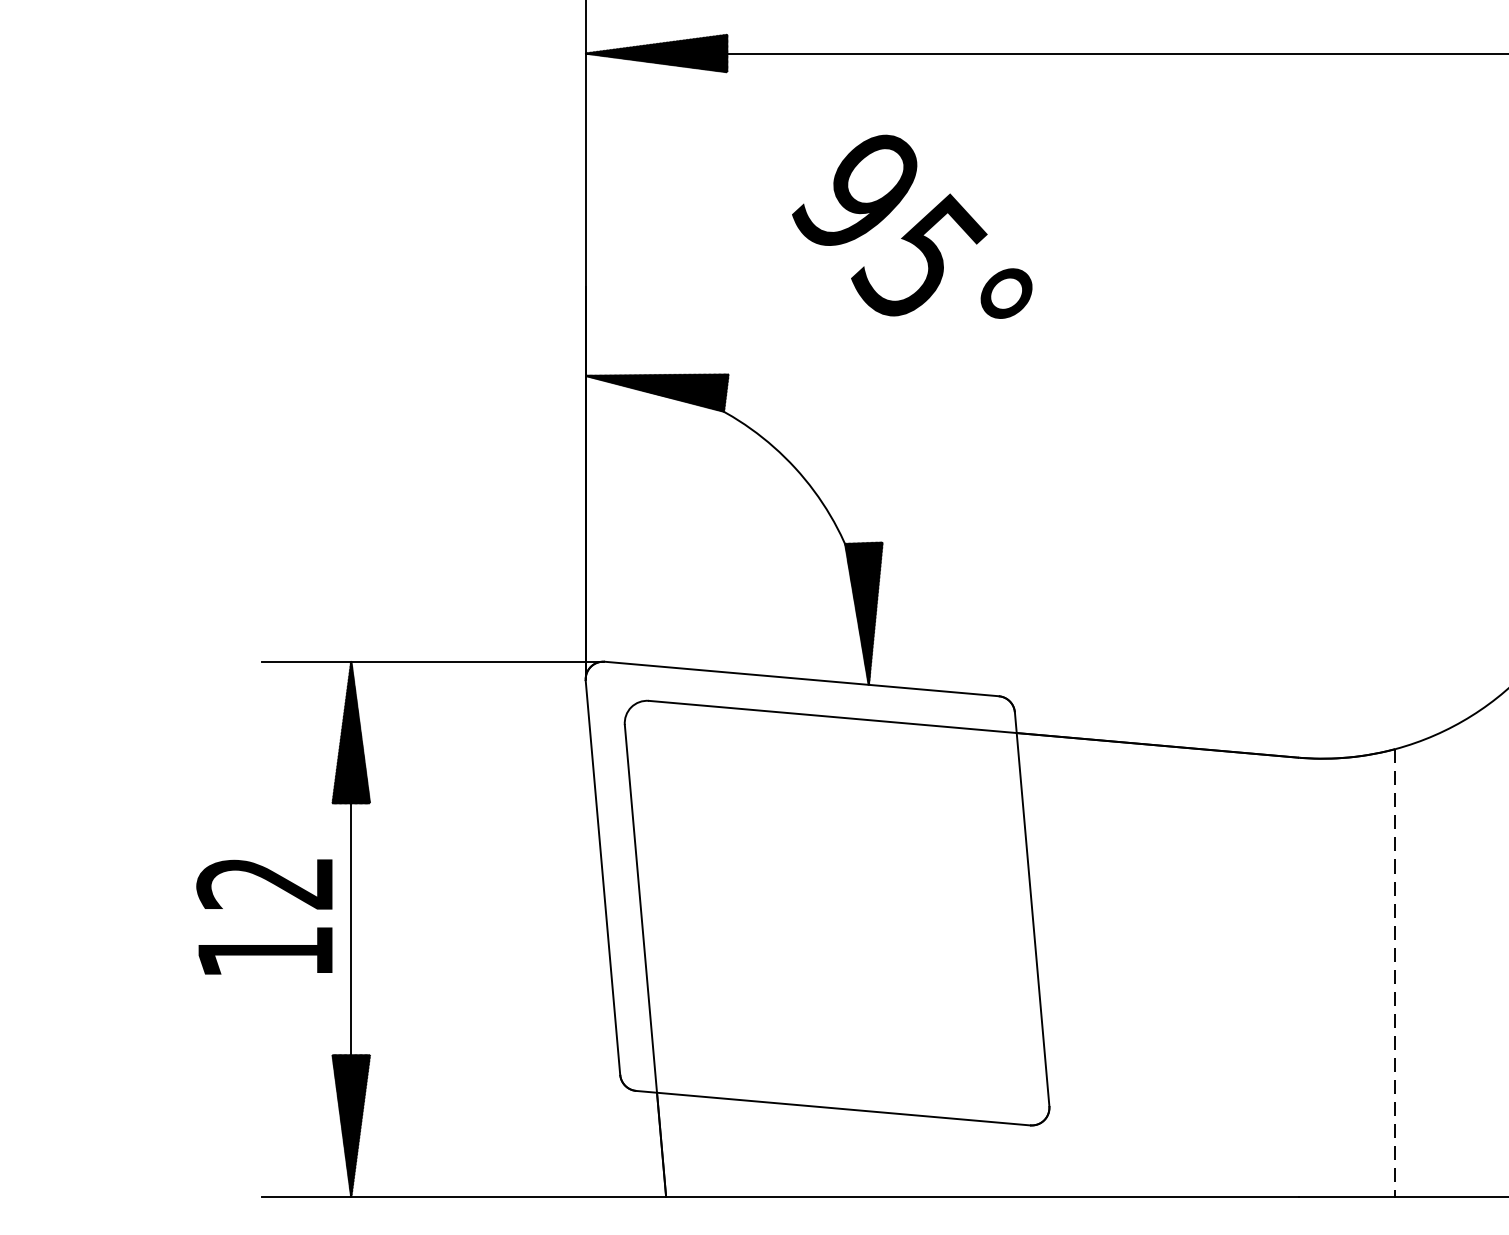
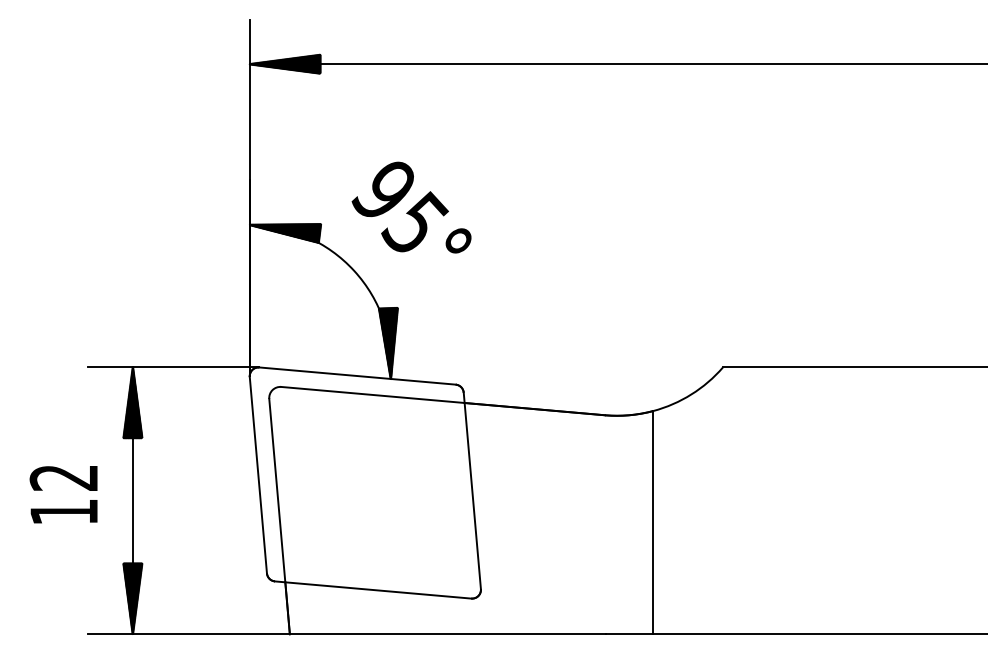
text: (912, 226) -> (411, 207), moved
text: (264, 916) -> (63, 494), moved
line: (1395, 972) -> (653, 522), dashed -> solid

